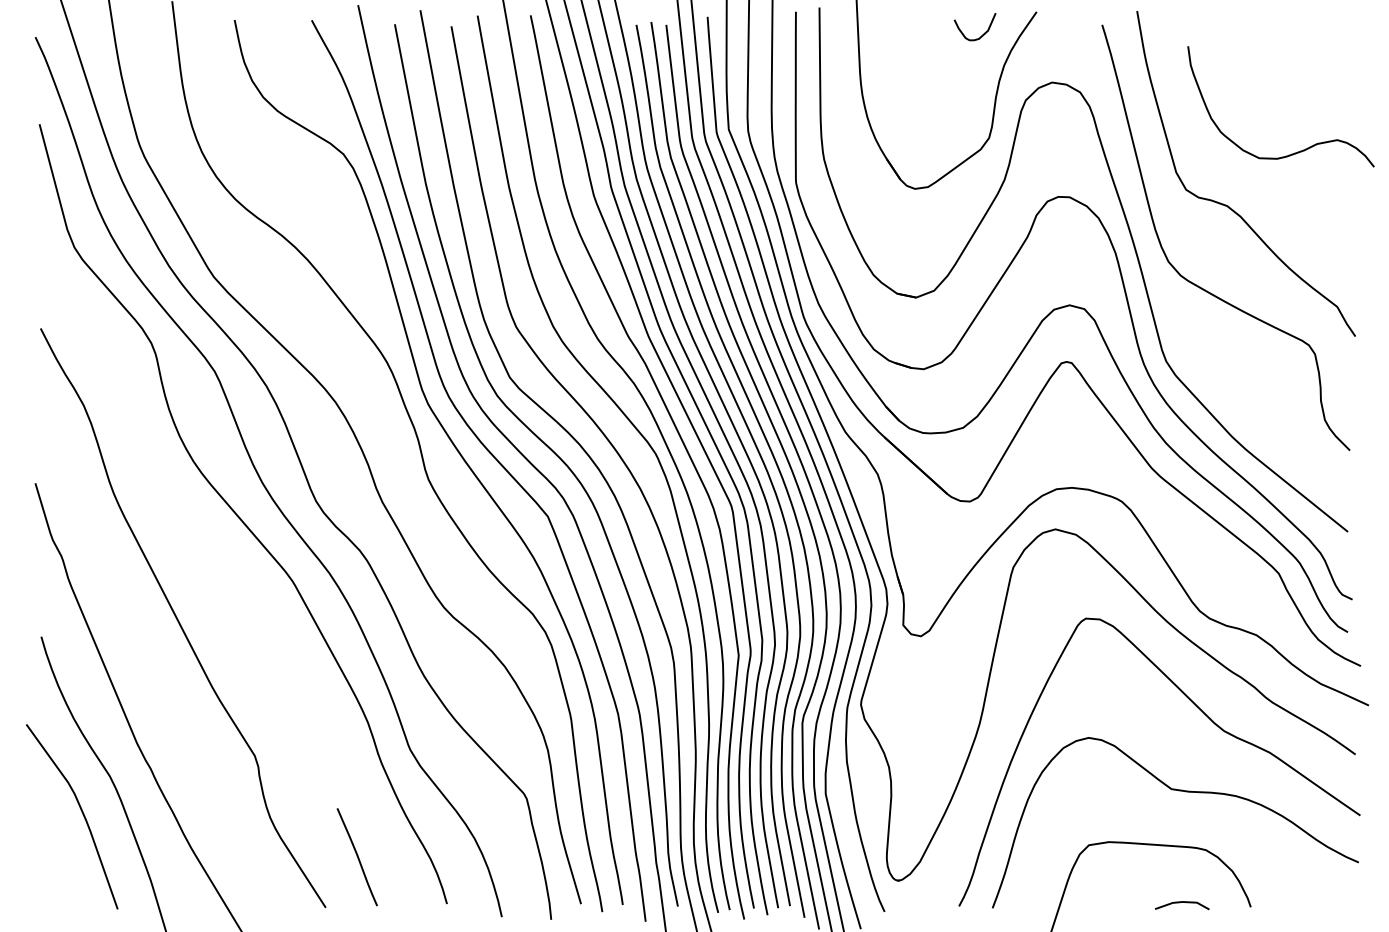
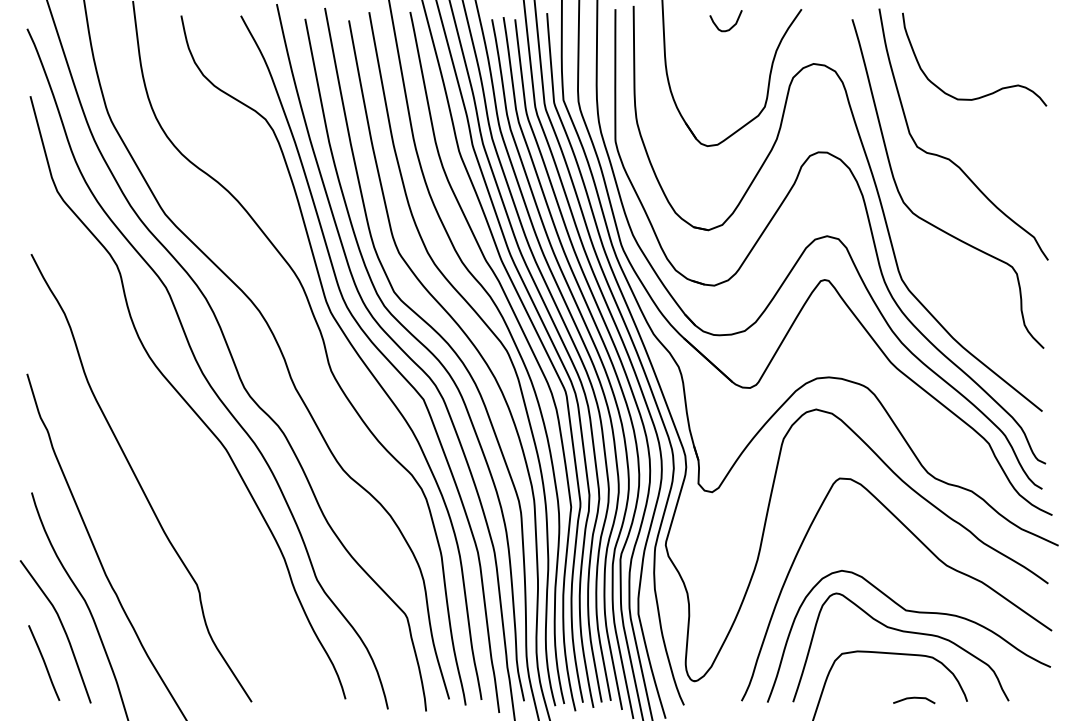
curve: (982, 34) -> (731, 26), moved
curve: (1295, 151) -> (985, 94), moved
curve: (1167, 817) -> (902, 632), added
line: (357, 856) -> (44, 662), moved

